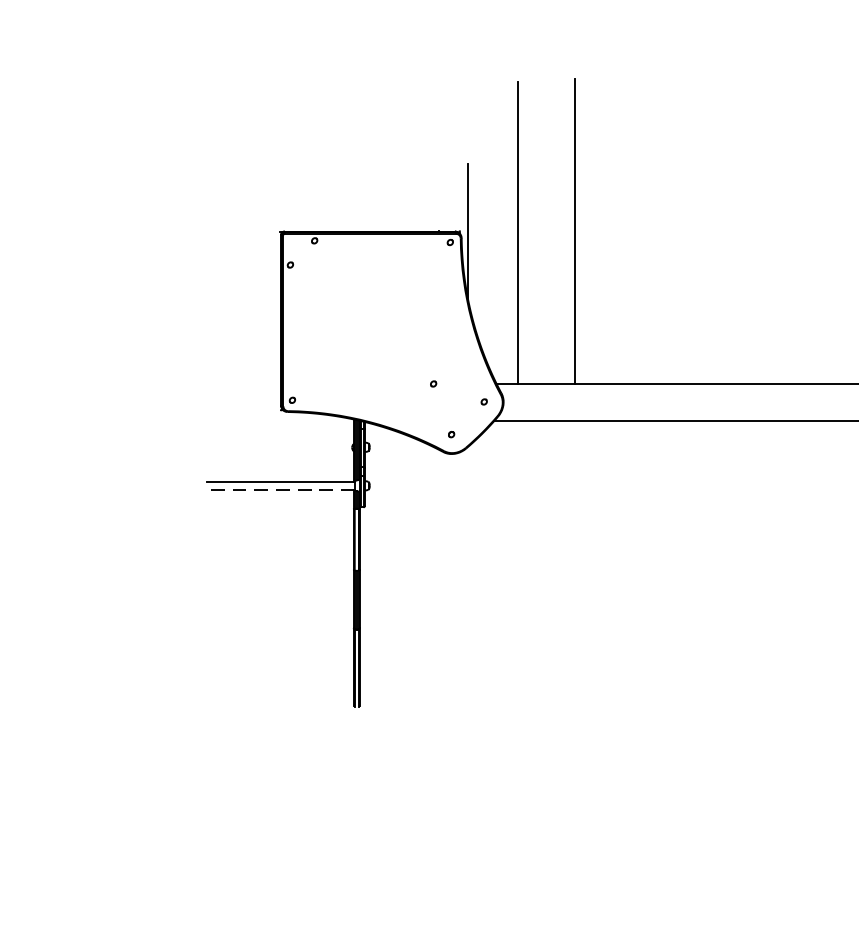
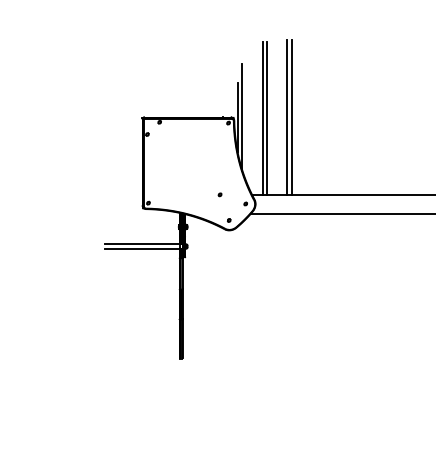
line: (477, 231) -> (242, 117), added
line: (525, 231) -> (266, 117), added
line: (566, 231) -> (287, 117), added
line: (280, 489) -> (142, 248), dashed -> solid

